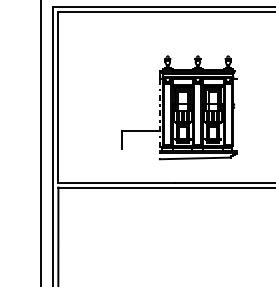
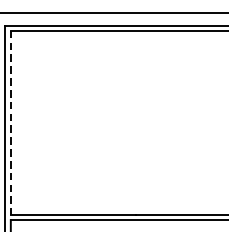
line: (58, 97) -> (10, 123), solid -> dashed
part: (179, 107) -> (141, 133), removed

